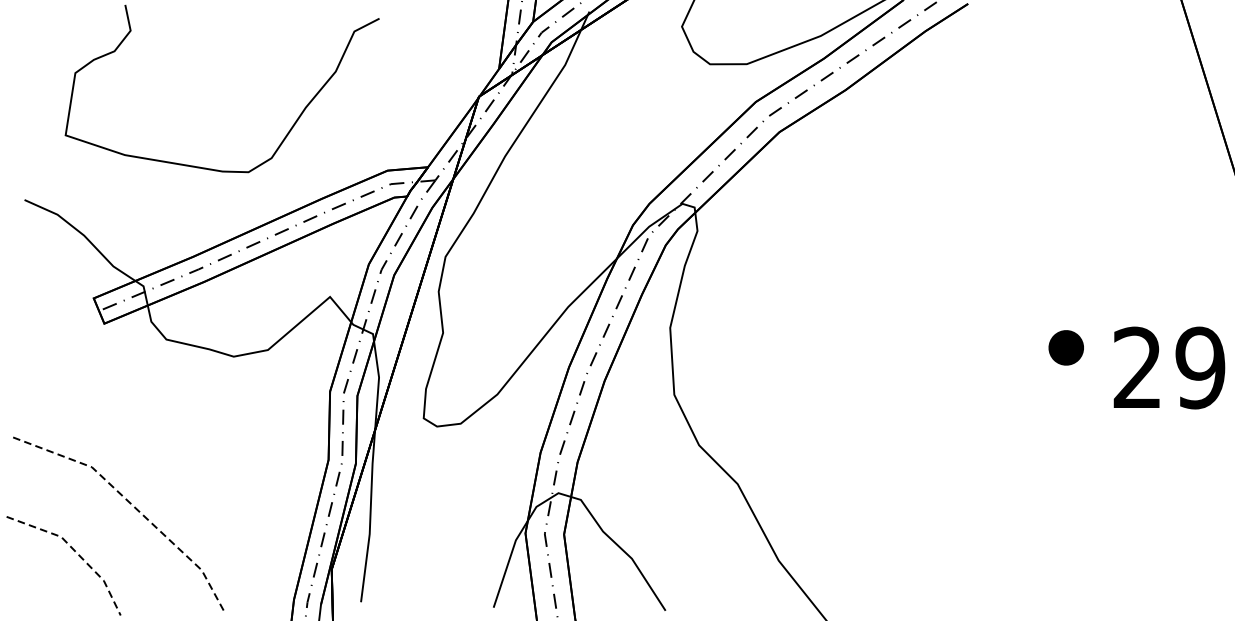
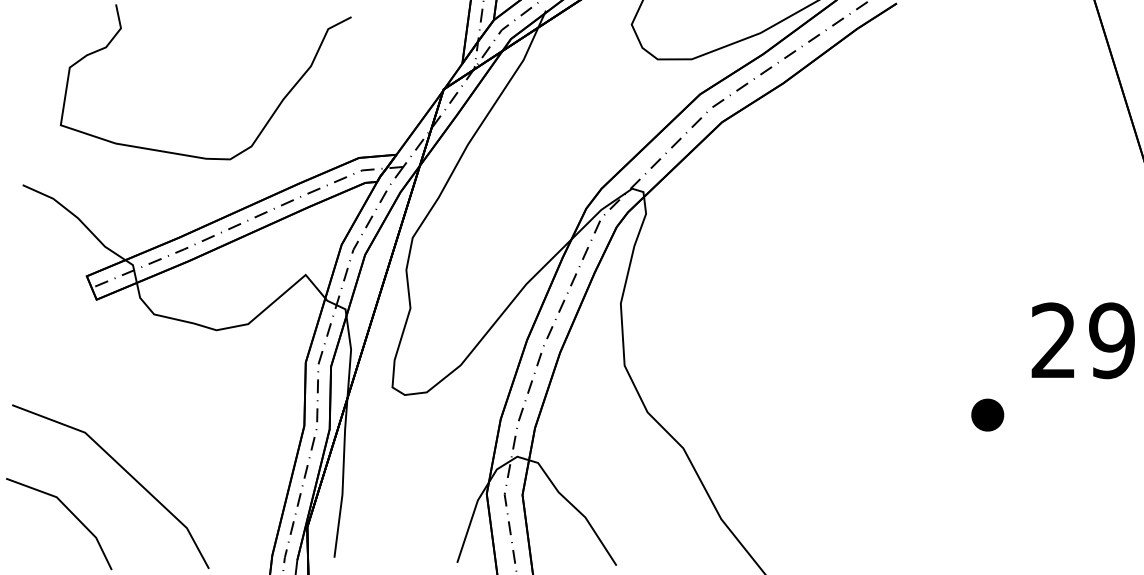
part: (1066, 347) -> (987, 414), moved
line: (134, 506) -> (124, 469), dashed -> solid
line: (76, 552) -> (70, 511), dashed -> solid

